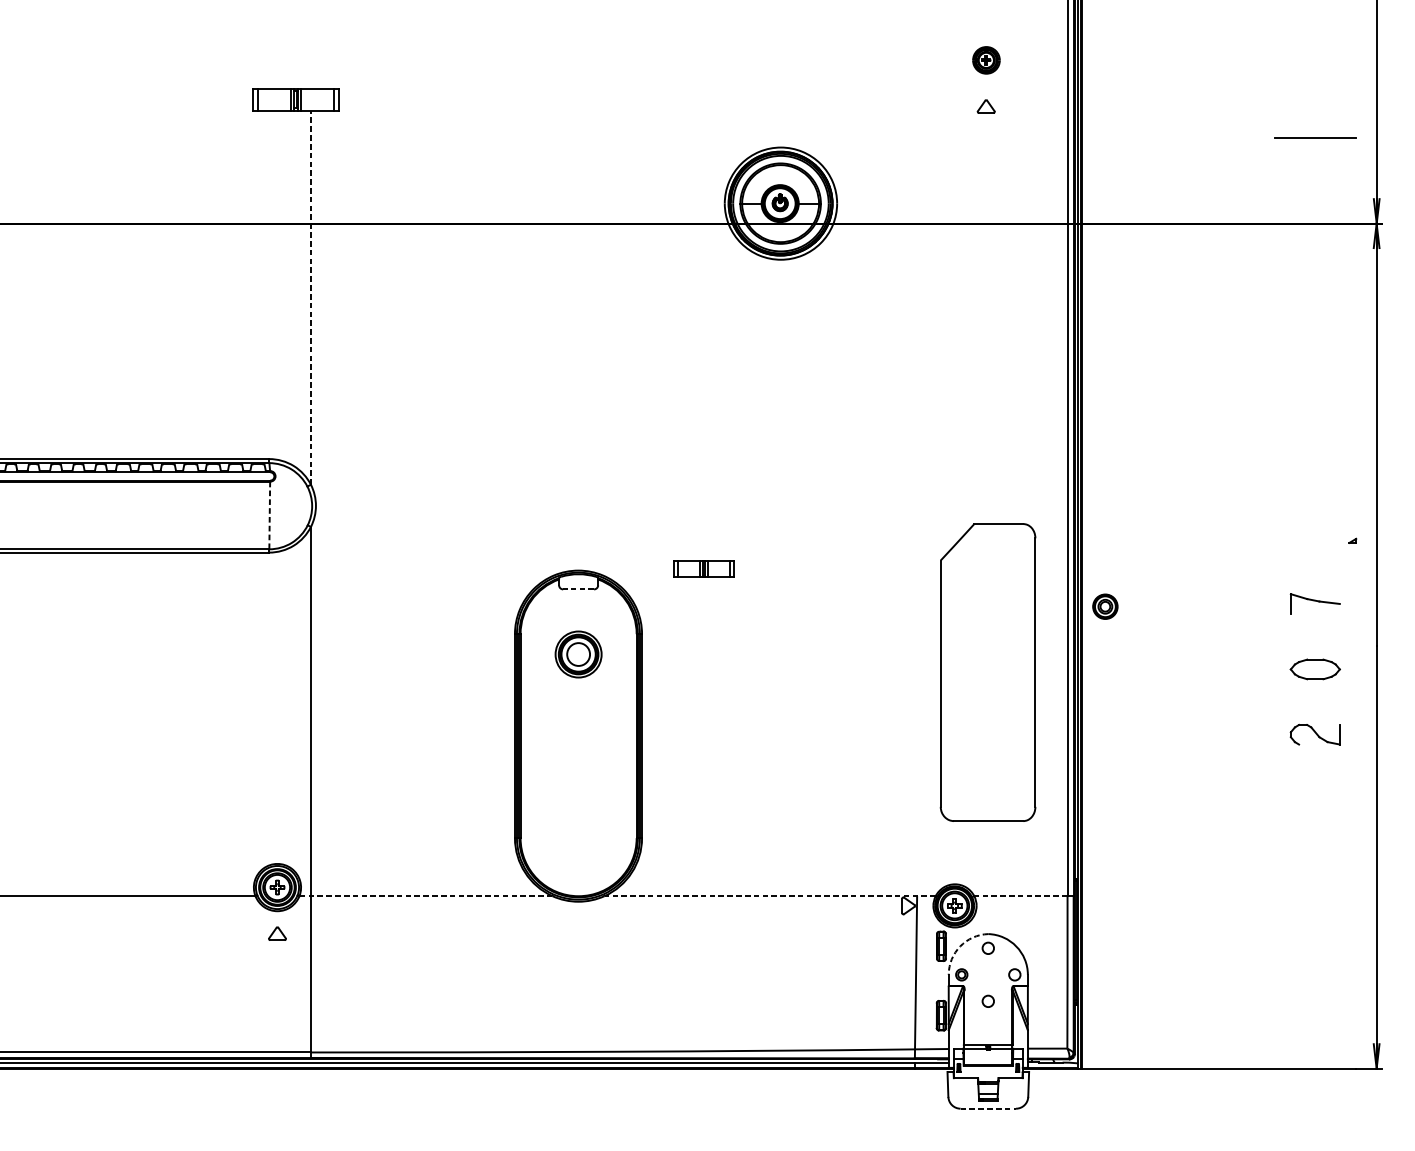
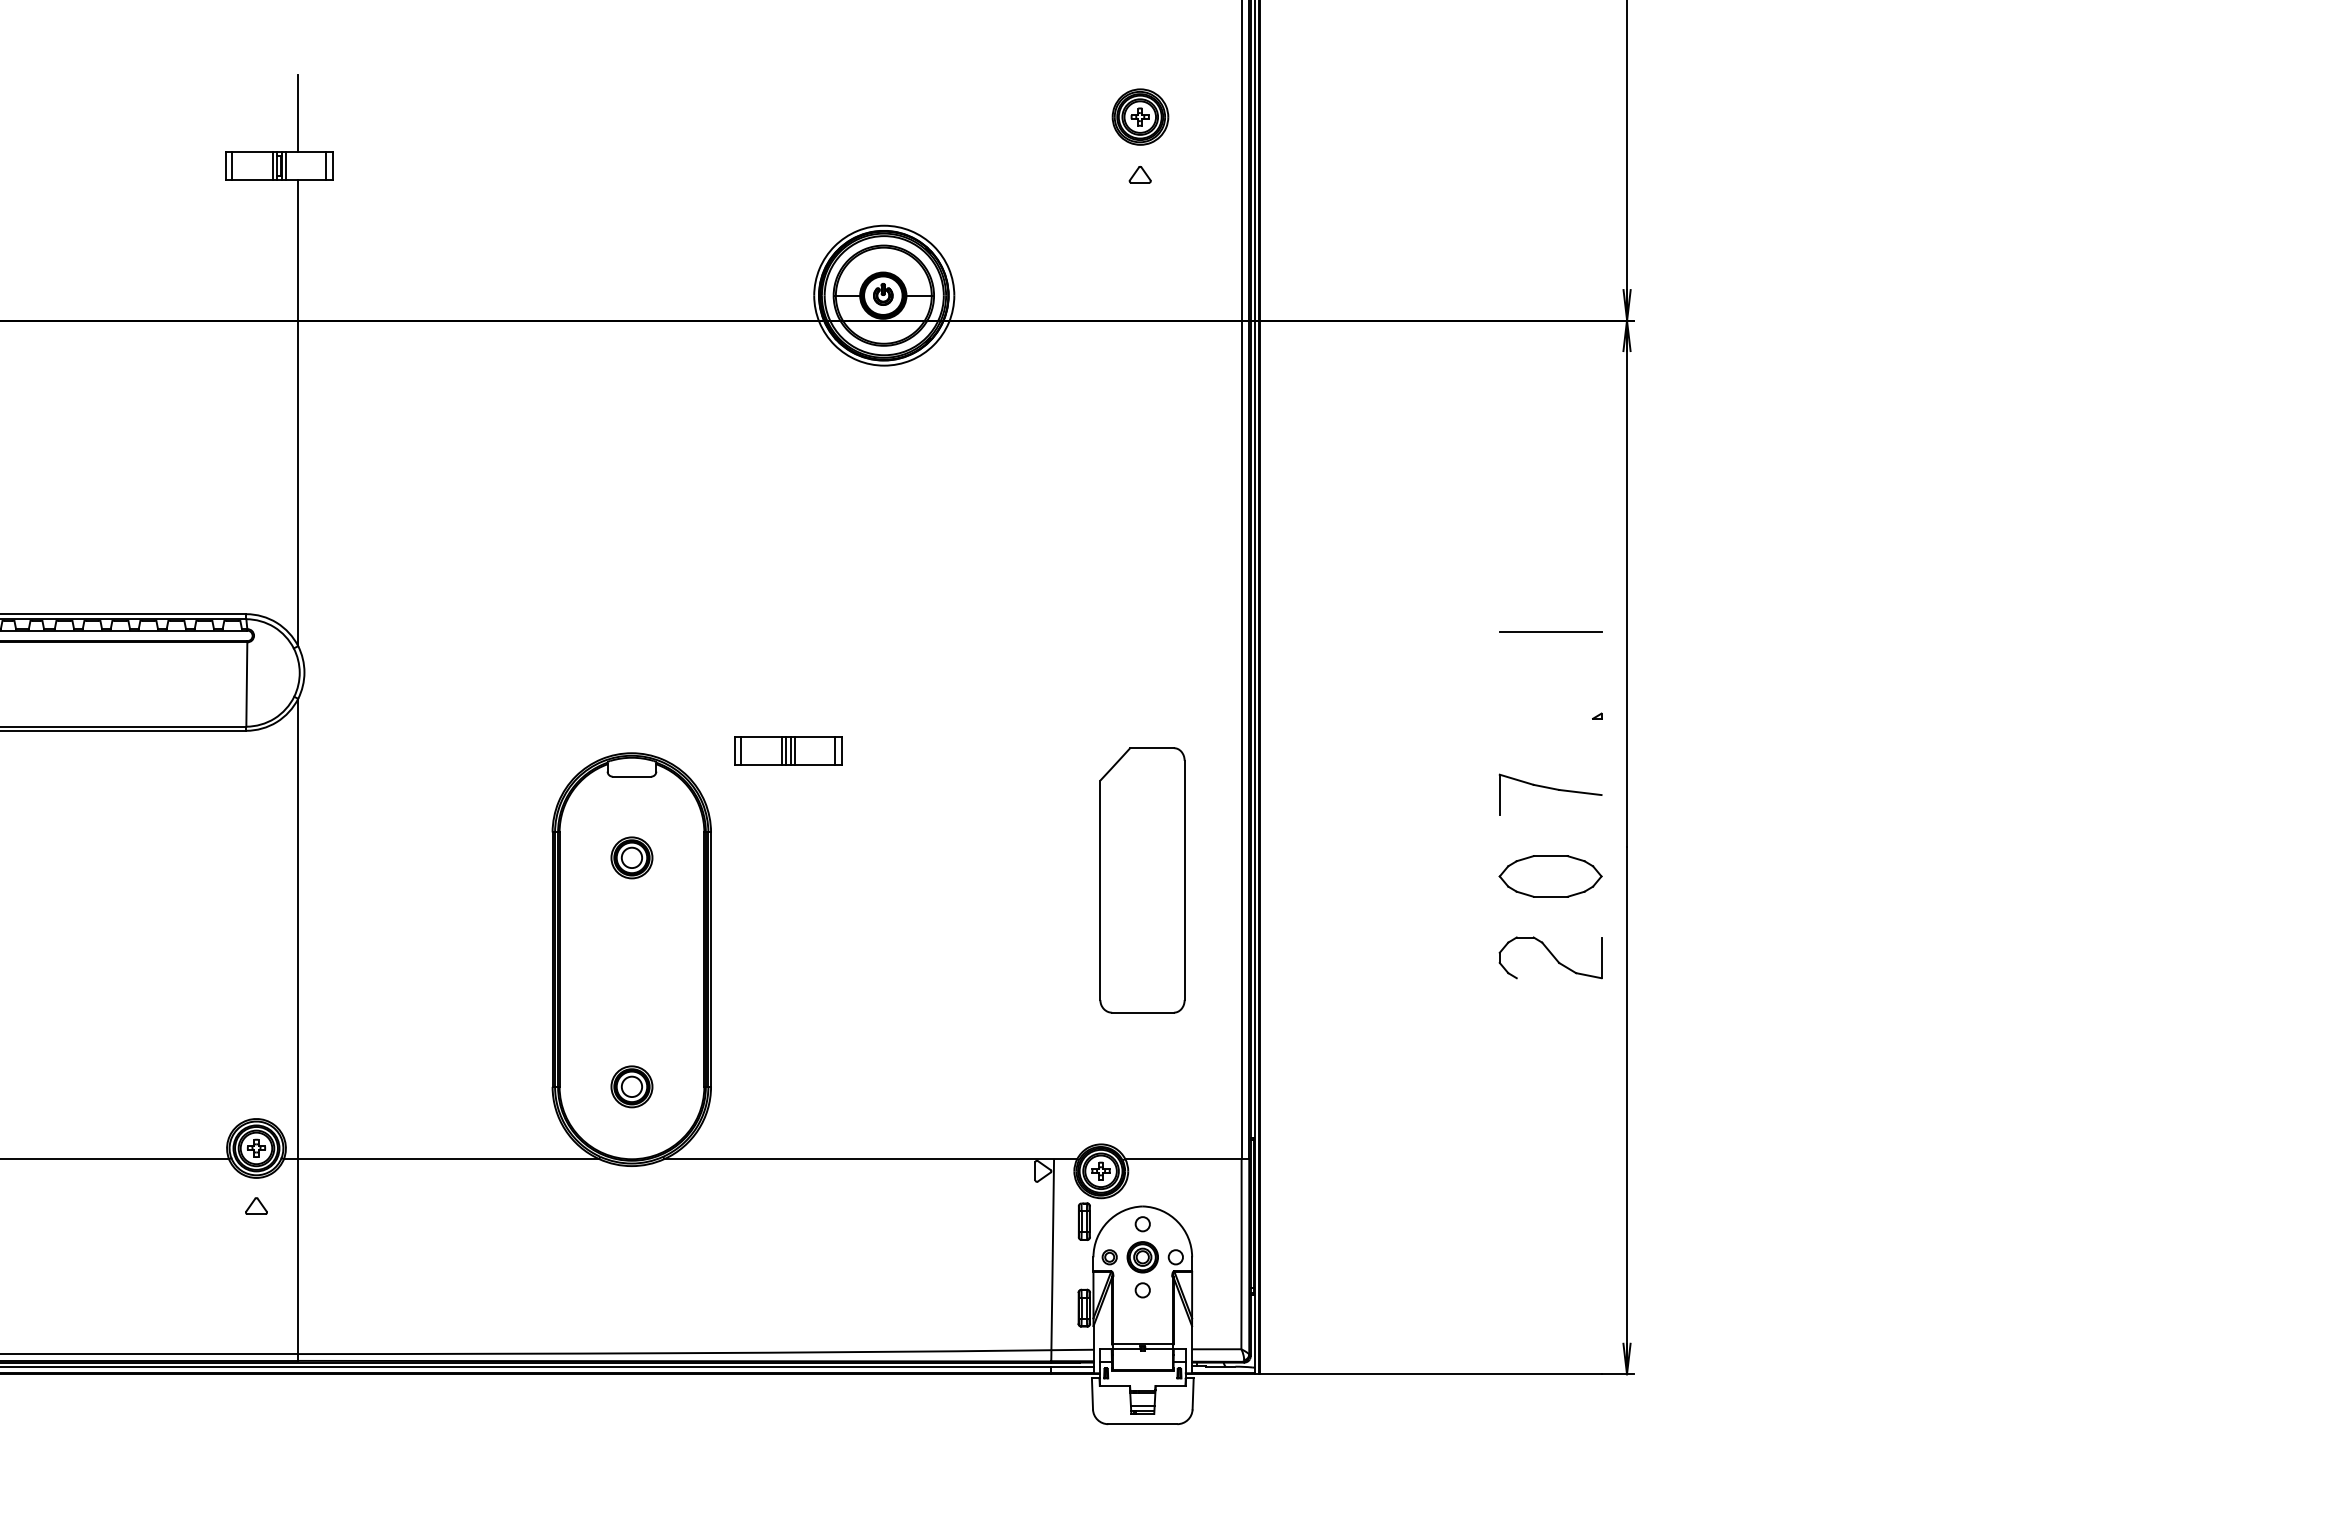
line: (311, 57) -> (298, 113), added
part: (986, 59) -> (1140, 116), size x1.67
line: (1315, 137) -> (1550, 631), moved
line: (311, 297) -> (298, 412), dashed -> solid
line: (269, 516) -> (246, 685), dashed -> solid
part: (704, 568) -> (788, 750), size x1.43
line: (578, 589) -> (631, 776), dashed -> solid
part: (1315, 603) -> (1550, 794), size x1.67
part: (1105, 606) -> (1142, 1257), moved
part: (578, 654) -> (631, 857), size x0.71
part: (1315, 669) -> (1550, 876), size x1.67
part: (988, 672) -> (1142, 880), size x0.71
part: (1315, 734) -> (1550, 957), size x1.67
part: (578, 837) -> (631, 1086), added
line: (425, 896) -> (441, 1159), dashed -> solid
line: (769, 896) -> (870, 1159), dashed -> solid
line: (1020, 896) -> (1182, 1159), dashed -> solid
arc: (959, 946) -> (1107, 1221), dashed -> solid
line: (988, 1108) -> (1142, 1424), dashed -> solid

